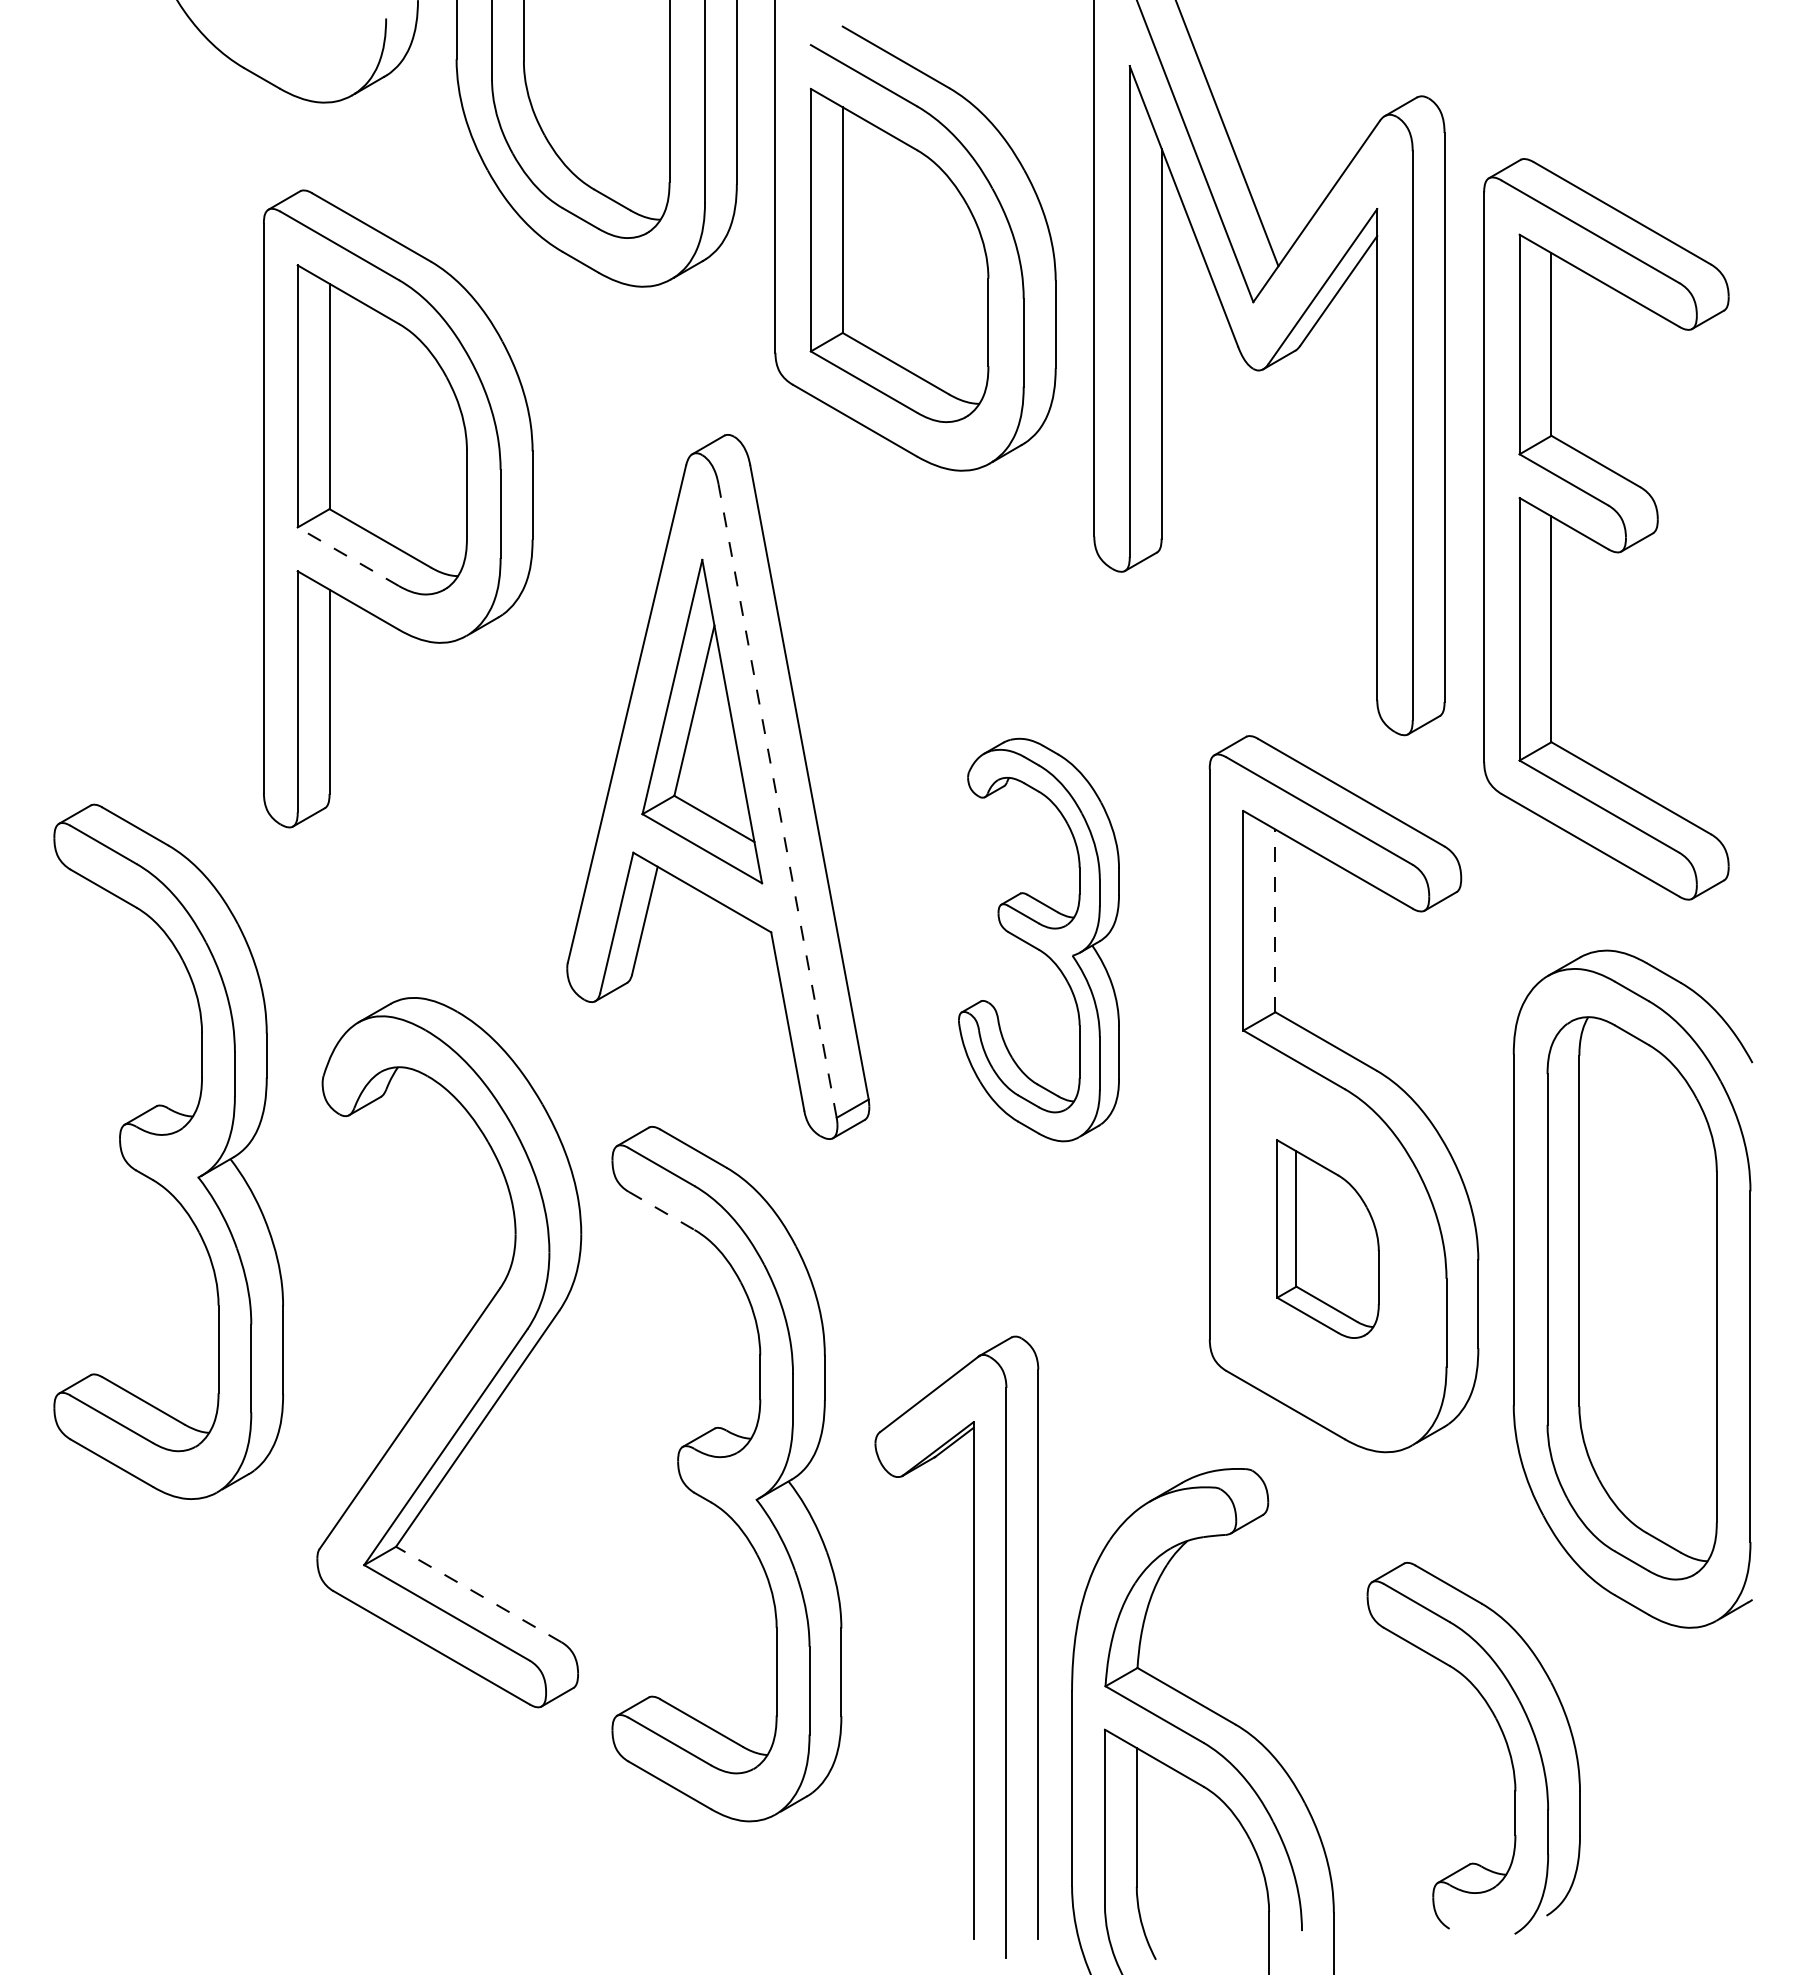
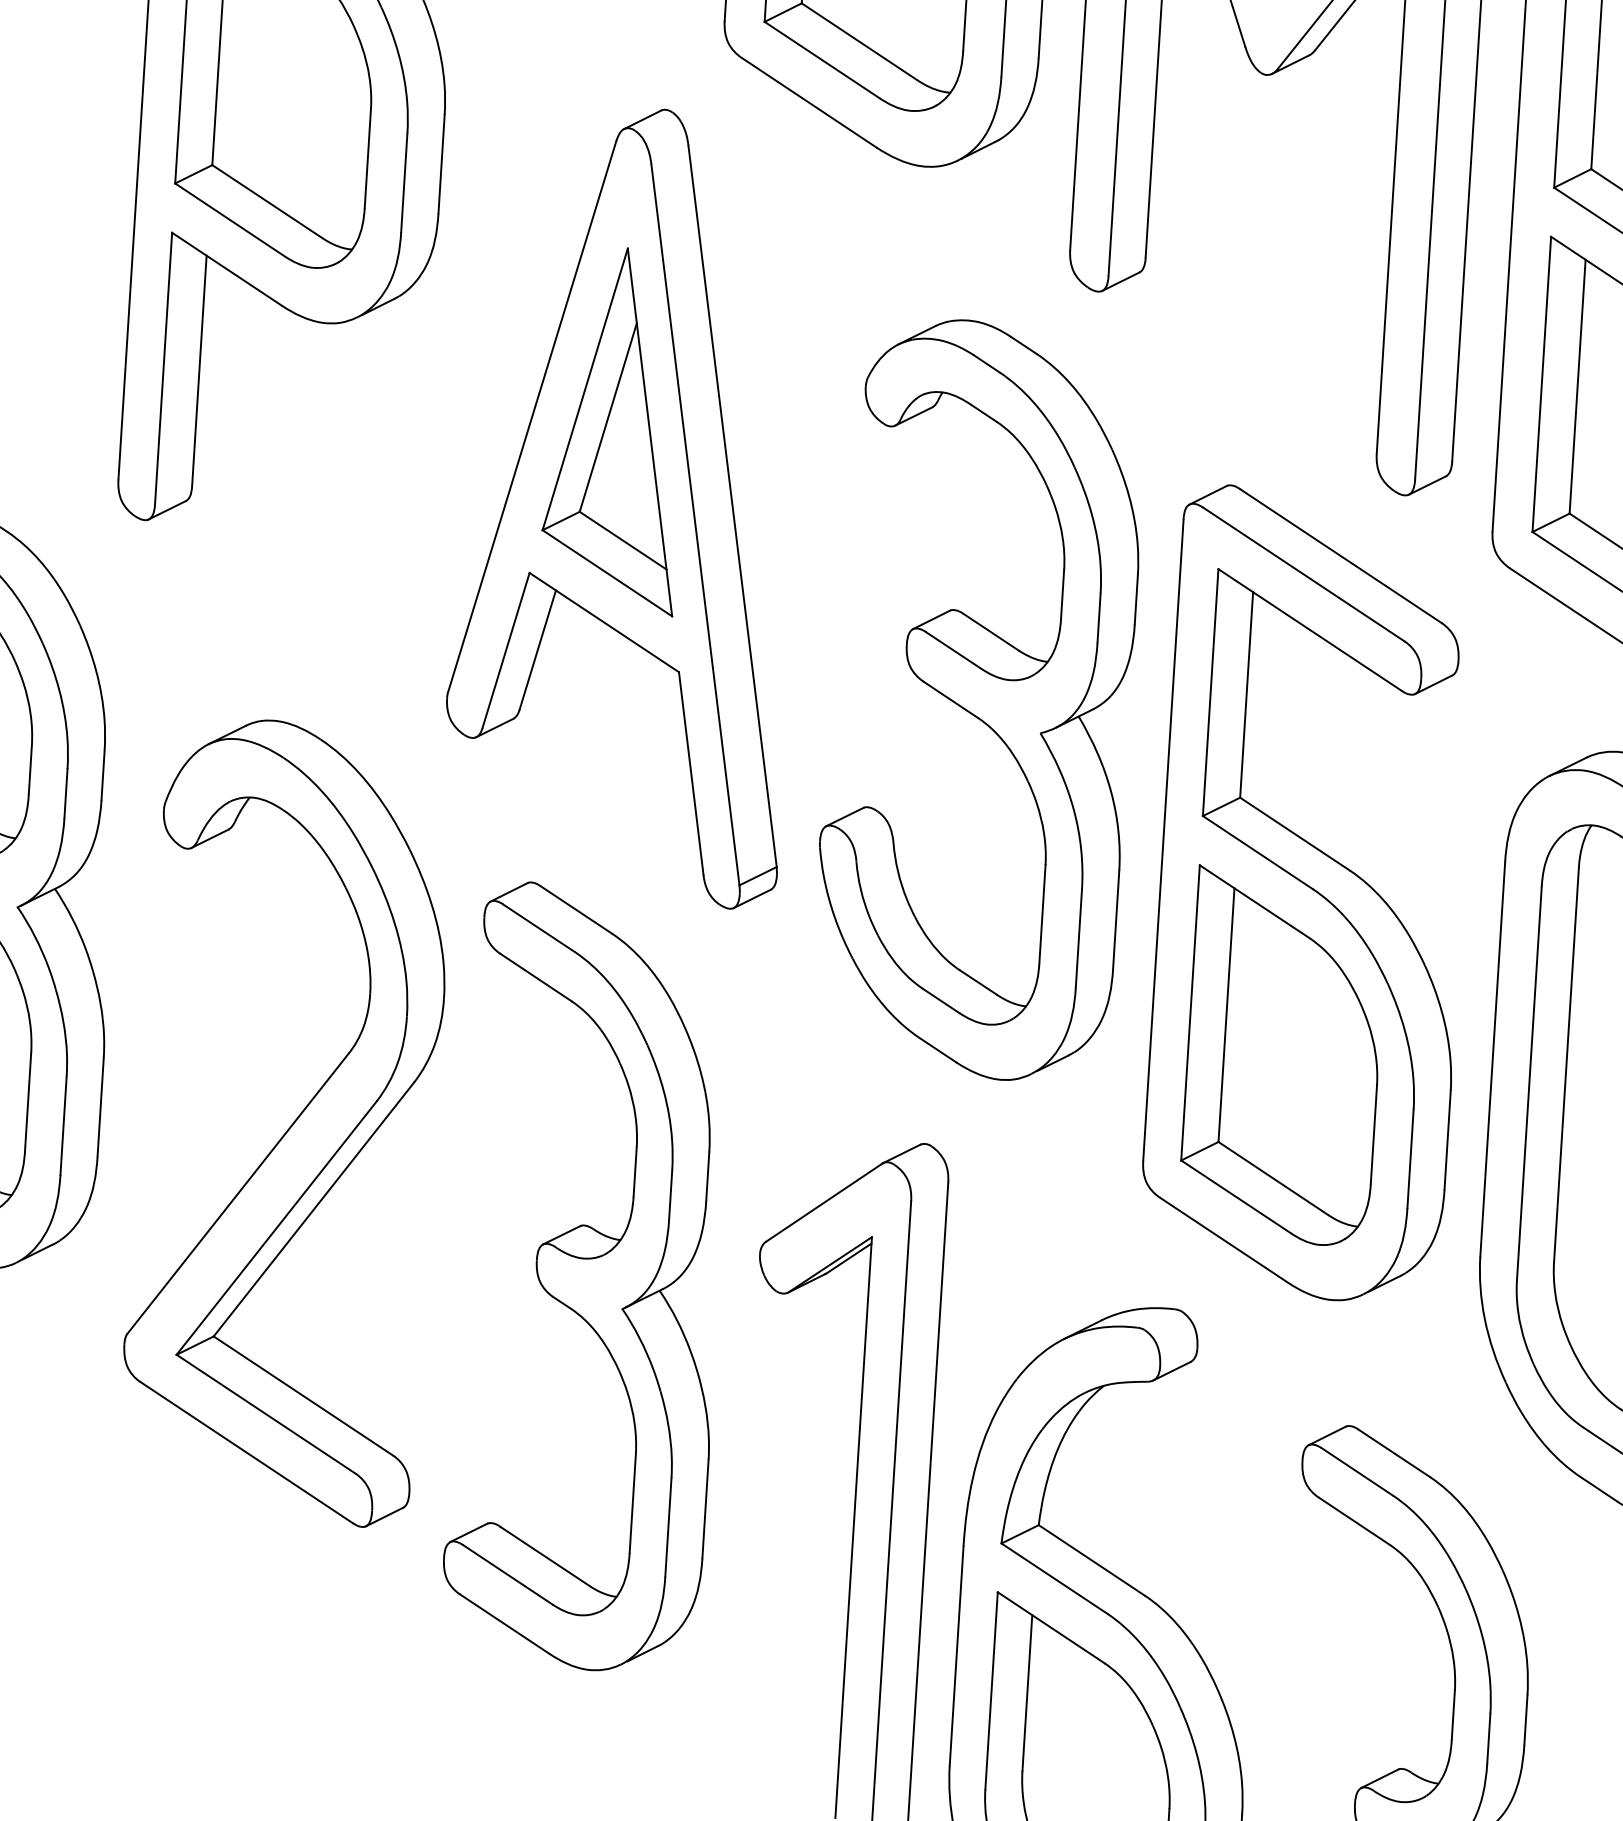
line: (347, 556) -> (229, 219), dashed -> solid
line: (777, 800) -> (695, 524), dashed -> solid
line: (1275, 920) -> (1246, 694), dashed -> solid
part: (1038, 939) -> (978, 699), size x1.67
line: (661, 1210) -> (535, 977), dashed -> solid
part: (1327, 1238) -> (1282, 1055), size x1.67
line: (478, 1594) -> (303, 1395), dashed -> solid

